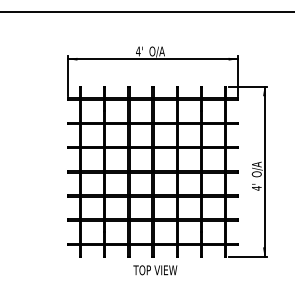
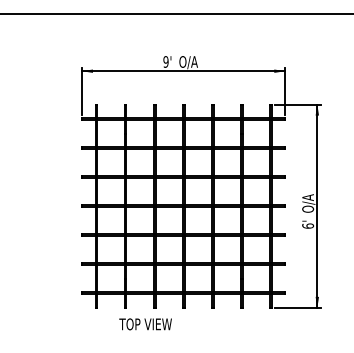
text: (138, 51) -> (166, 61), 4' -> 9'
text: (256, 188) -> (307, 226), 4' -> 6'
text: (155, 270) -> (145, 324), moved

